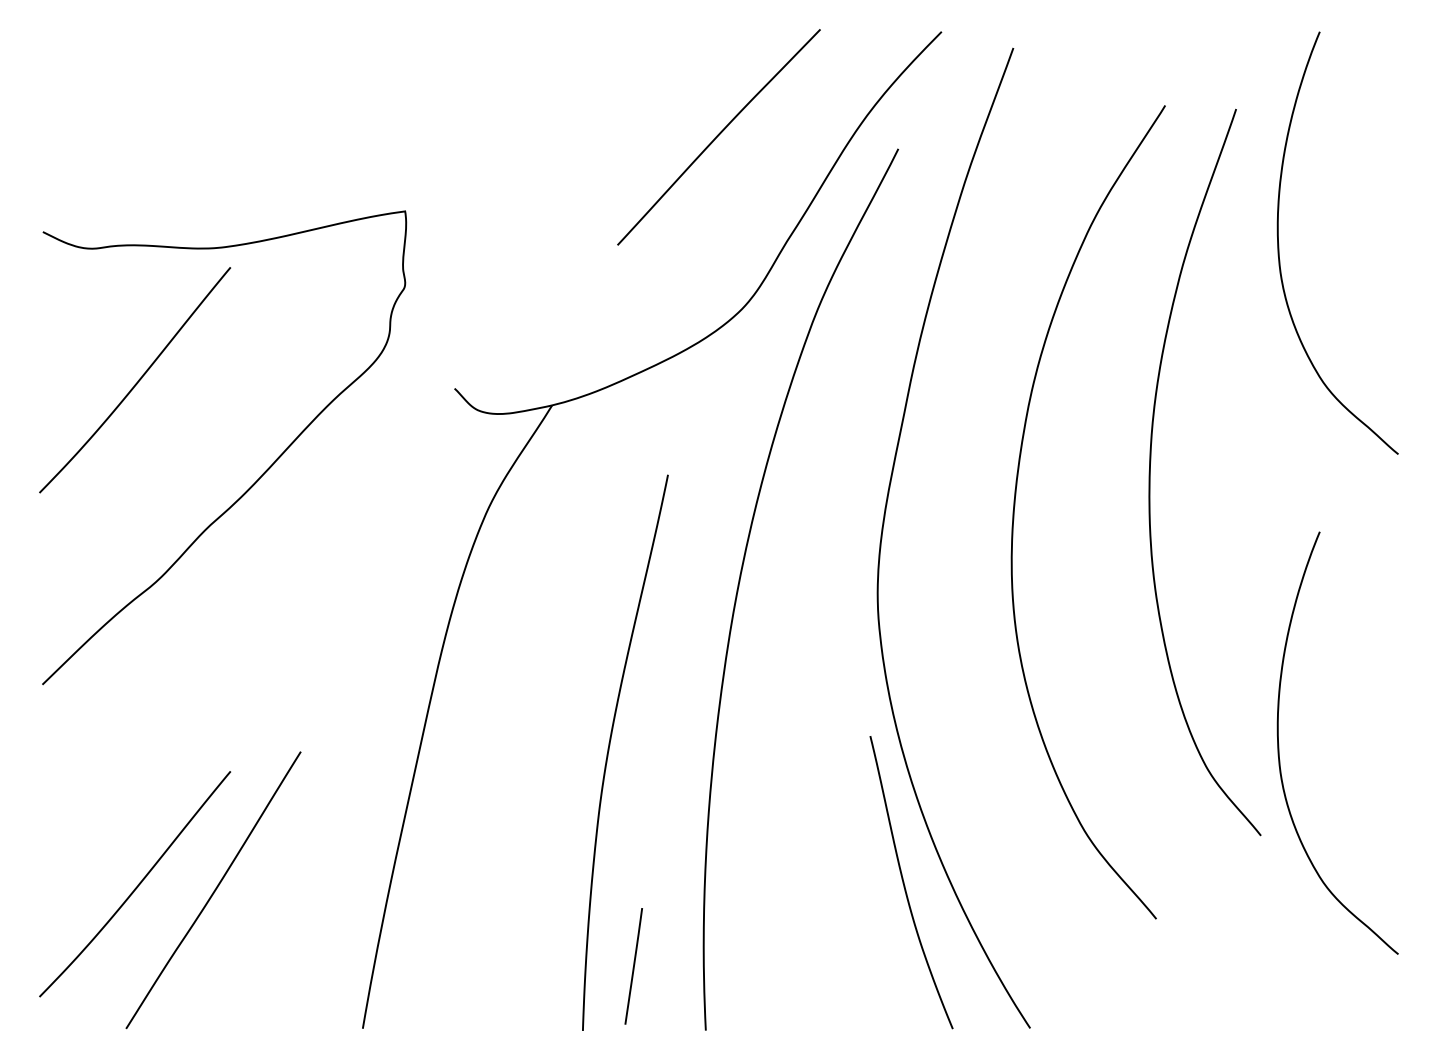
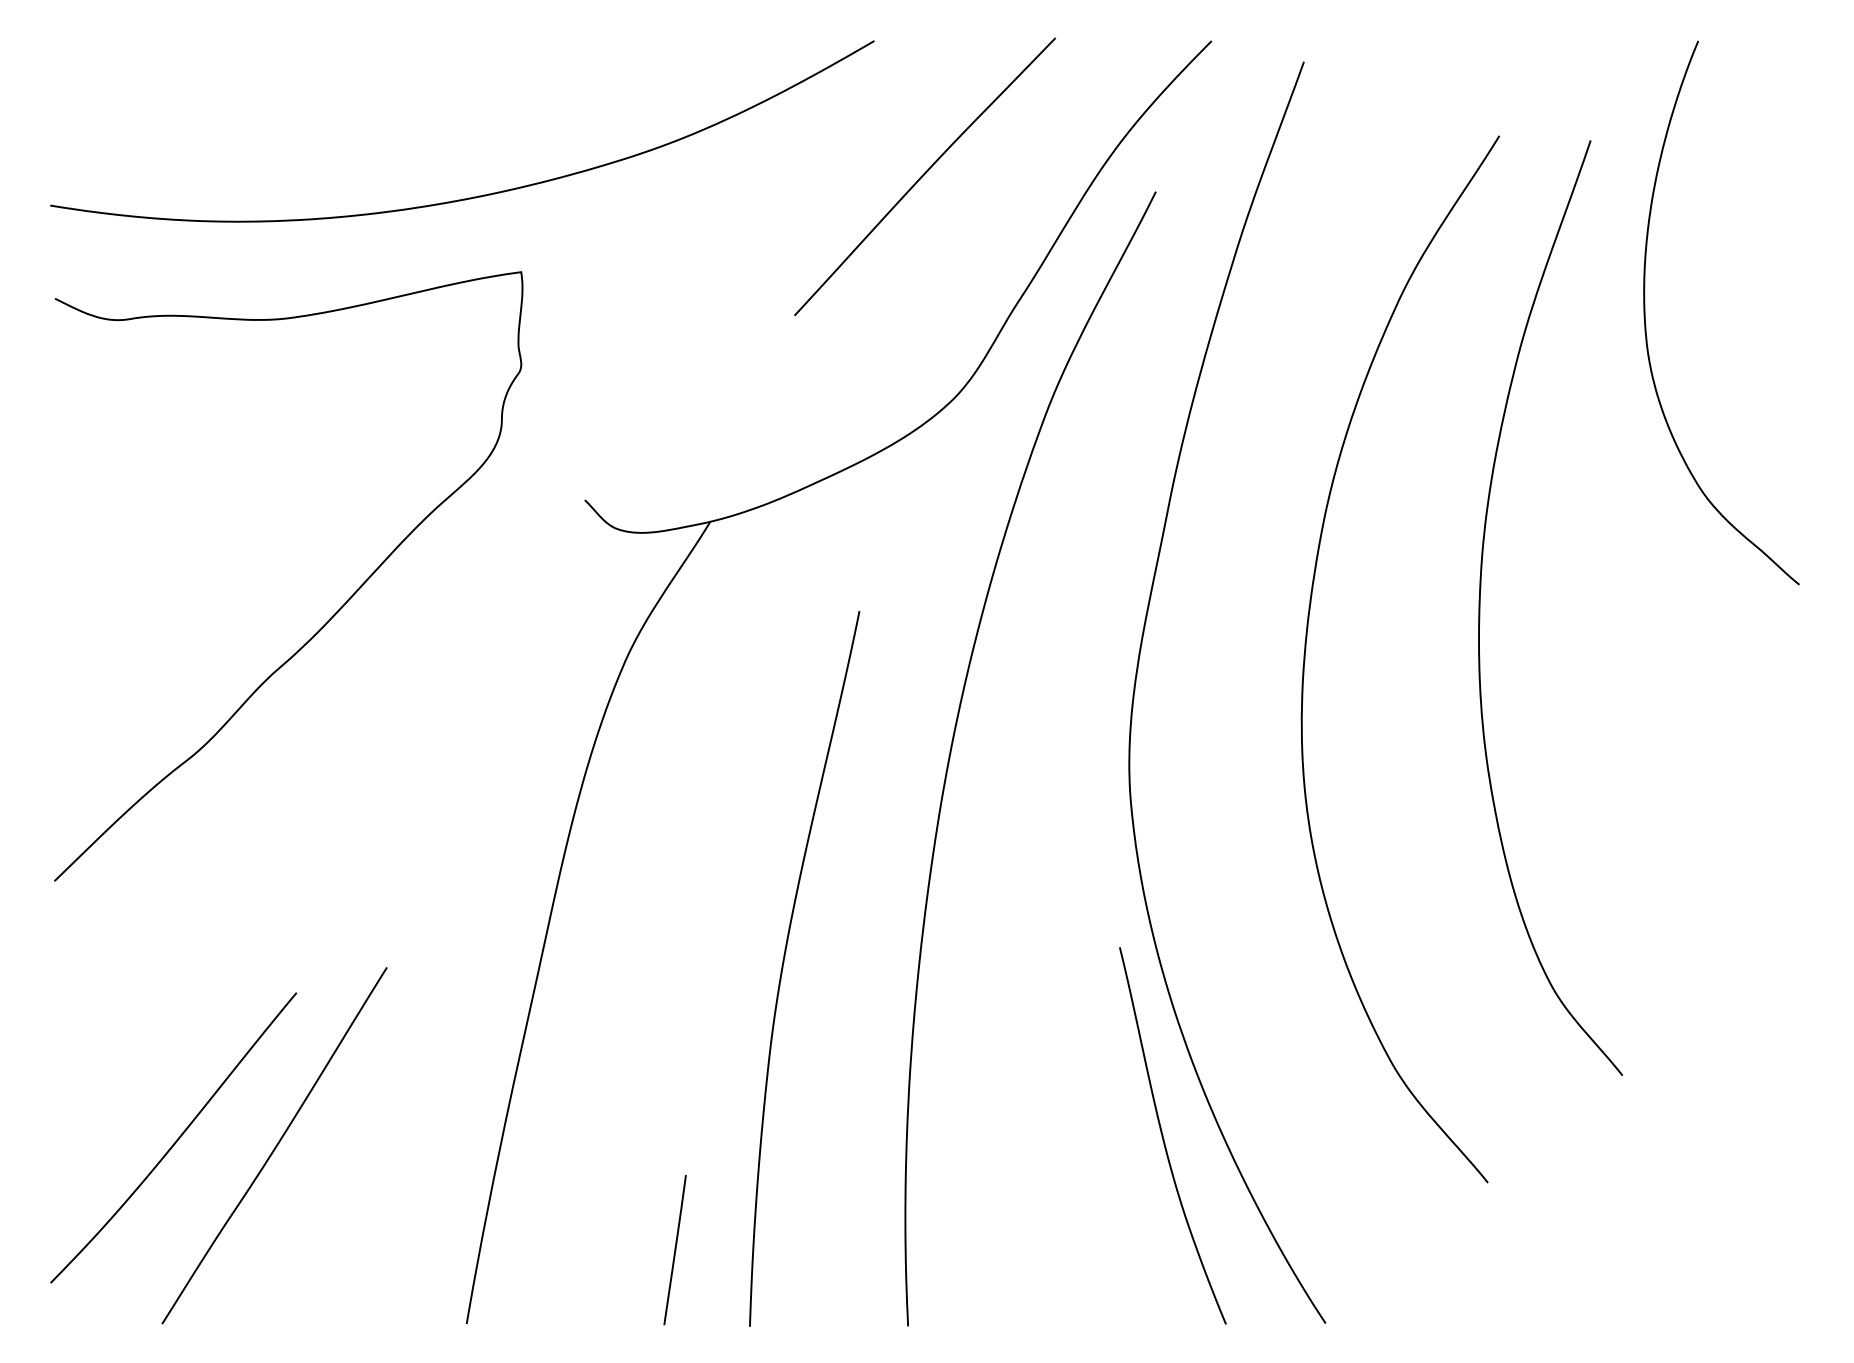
curve: (367, 152) -> (472, 196), added
curve: (137, 381) -> (176, 491), removed
curve: (1279, 744) -> (1646, 958), removed
line: (633, 966) -> (674, 1250), moved

